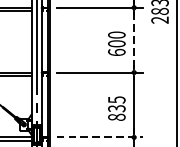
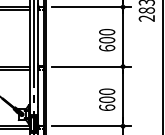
line: (134, 39) -> (123, 36), dashed -> solid
text: (117, 108) -> (107, 99), 835 -> 600
line: (99, 137) -> (91, 126), dashed -> solid

